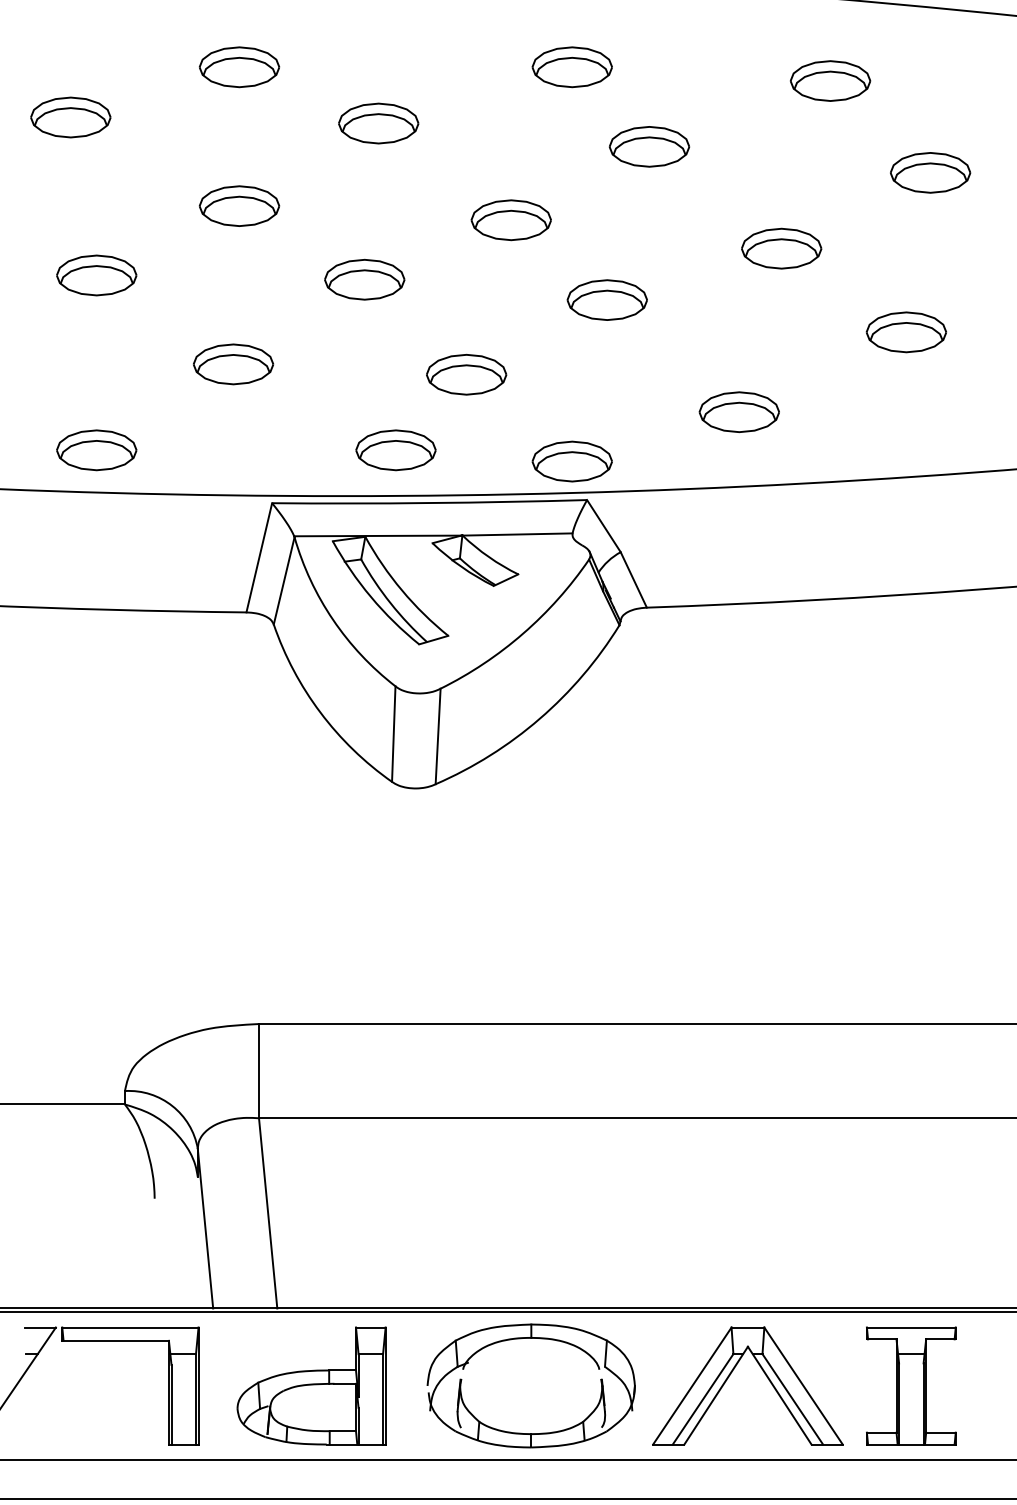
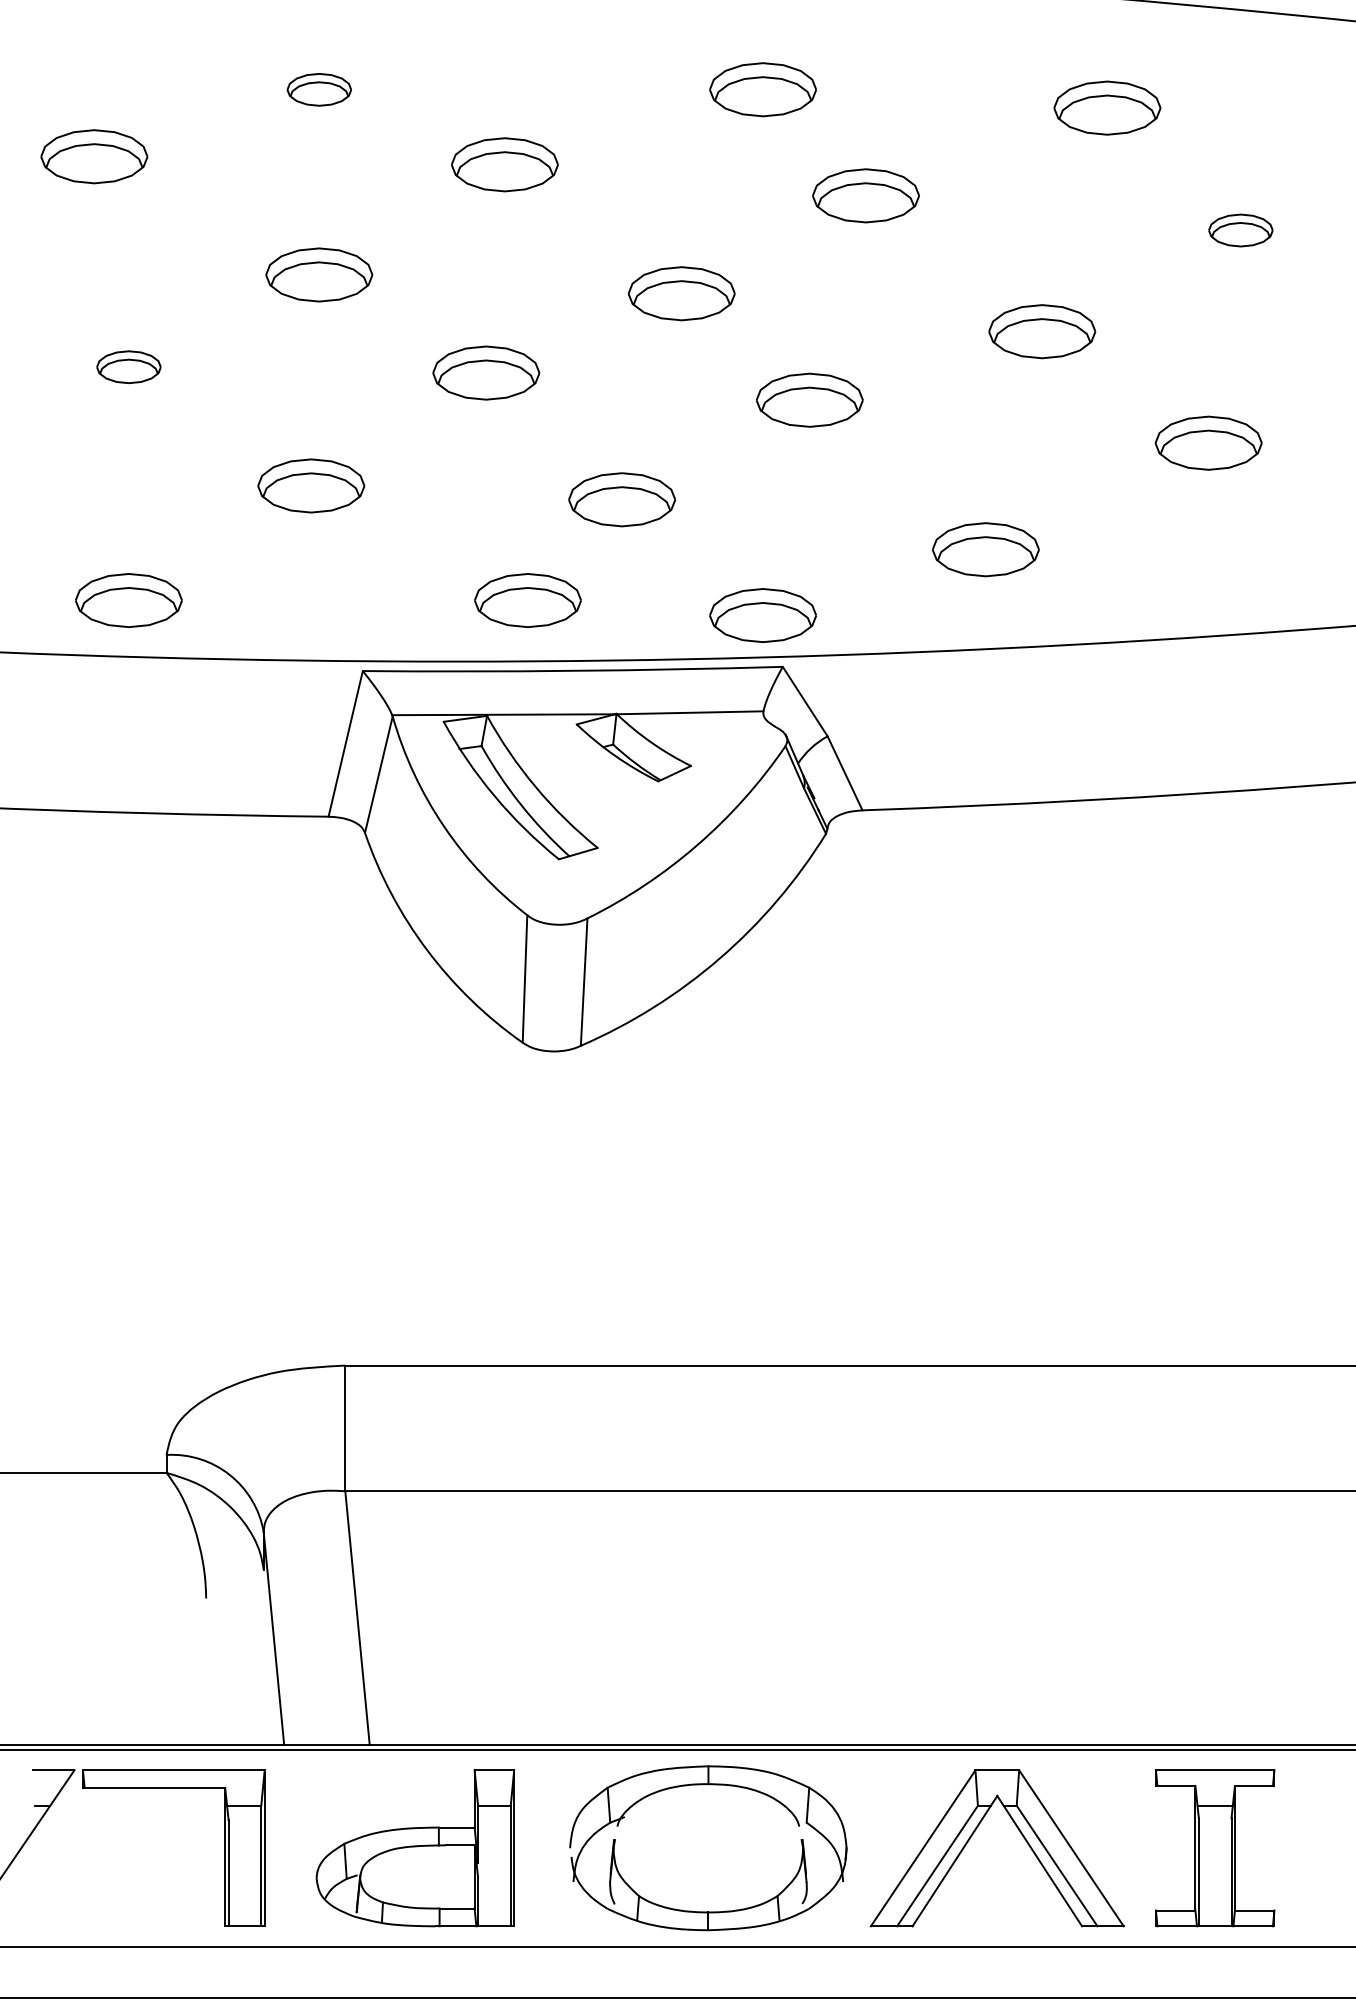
part: (239, 67) -> (319, 89), size x0.6
part: (930, 172) -> (1240, 230), size x0.6
part: (96, 274) -> (128, 366), size x0.6

